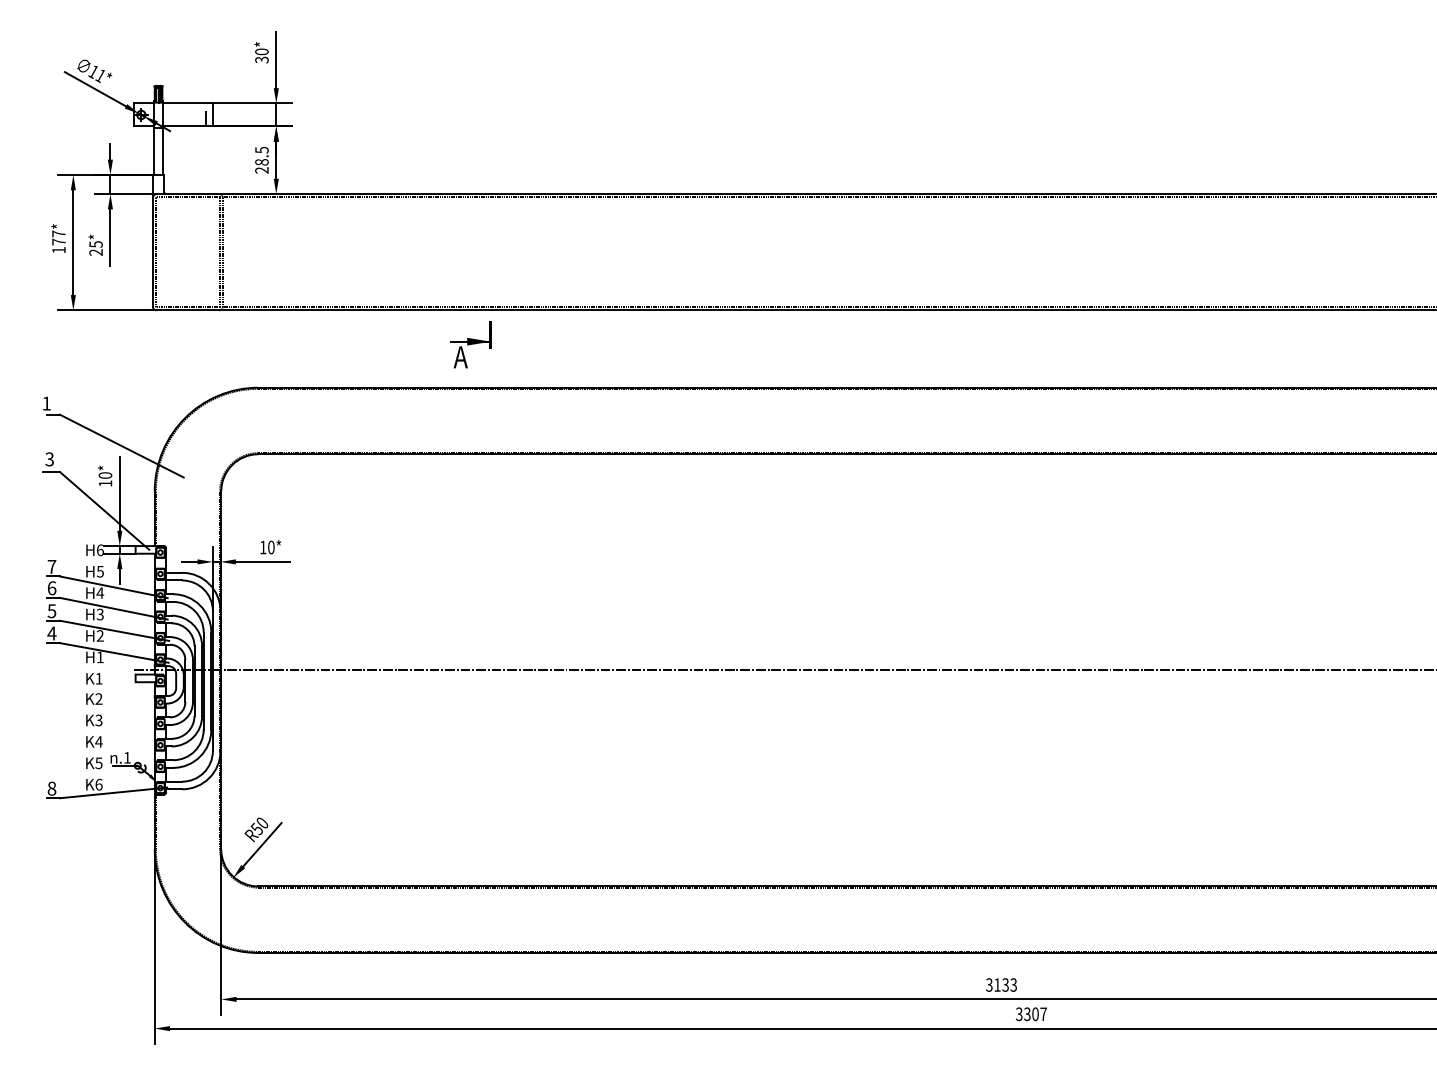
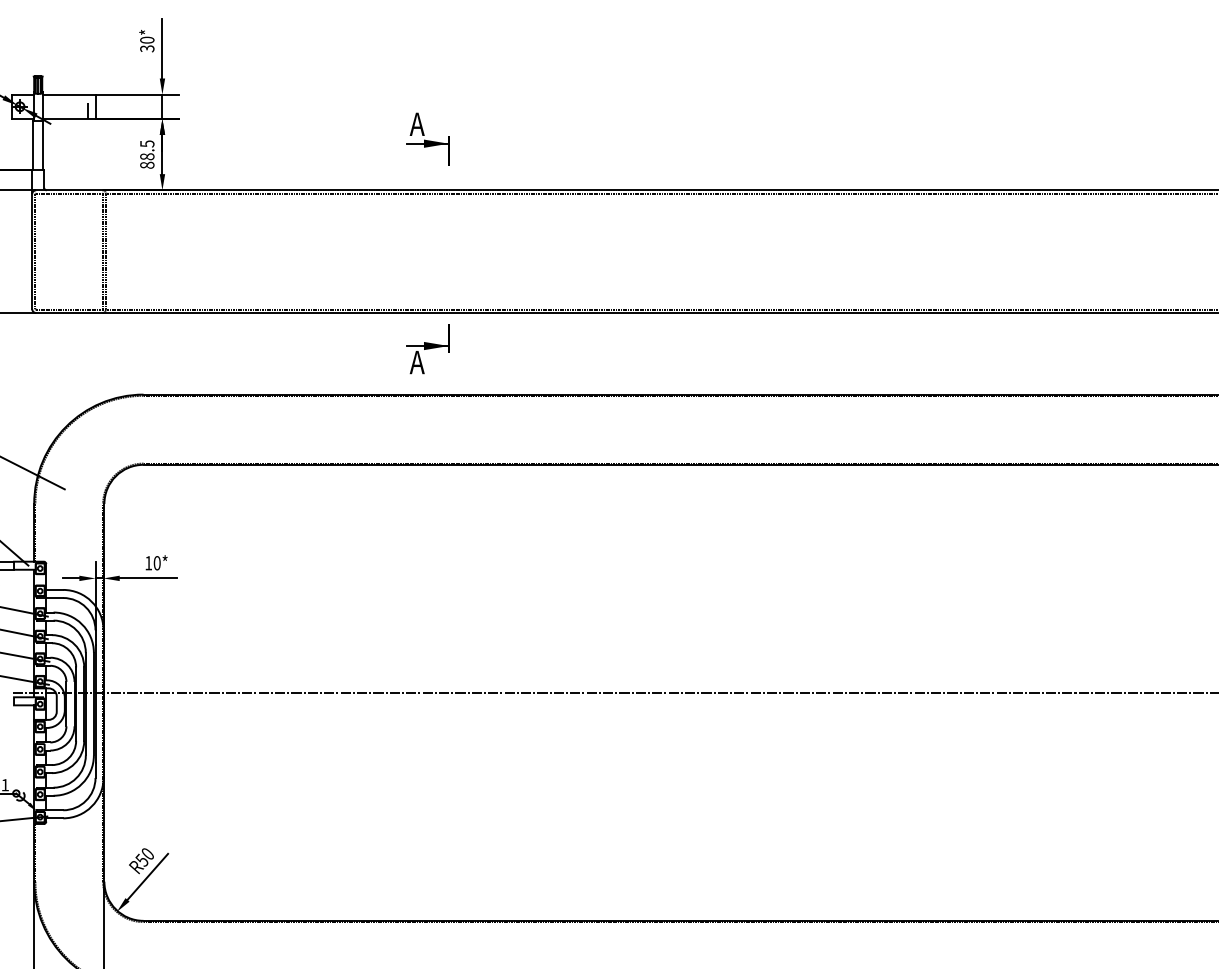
part: (527, 145) -> (427, 139), added
text: (261, 170) -> (146, 165), 28.5 -> 88.5
part: (470, 344) -> (427, 348), moved

